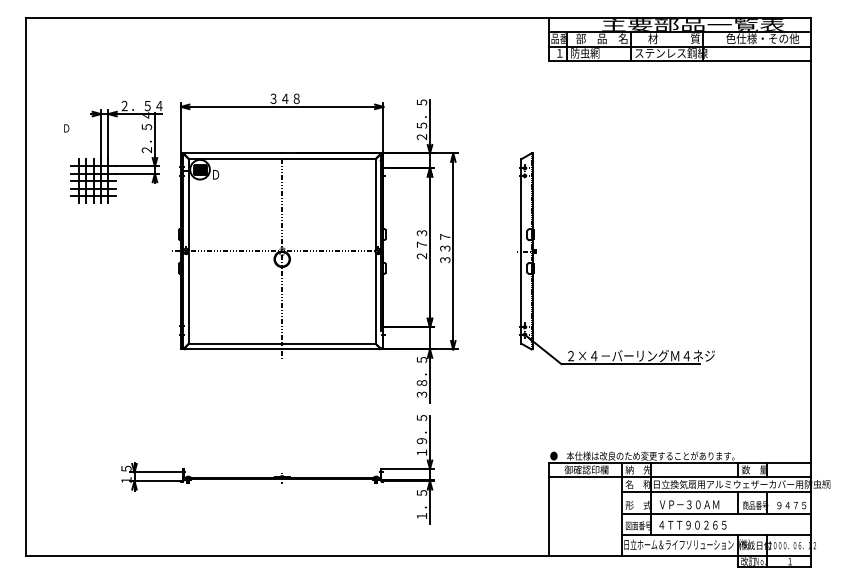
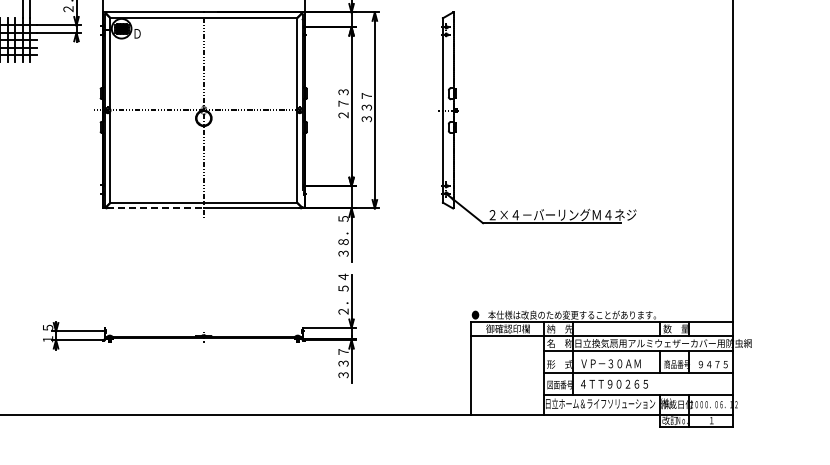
line: (234, 349) -> (156, 208), solid -> dashed
text: (421, 434) -> (343, 293), １９．５ -> ２．５４
text: (421, 504) -> (343, 363), １．５ -> ３３７

